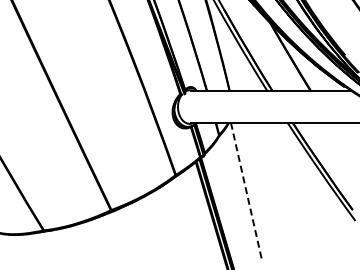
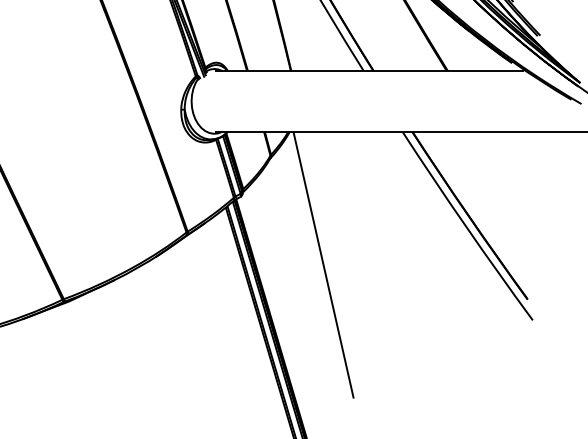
line: (246, 192) -> (323, 265), dashed -> solid

